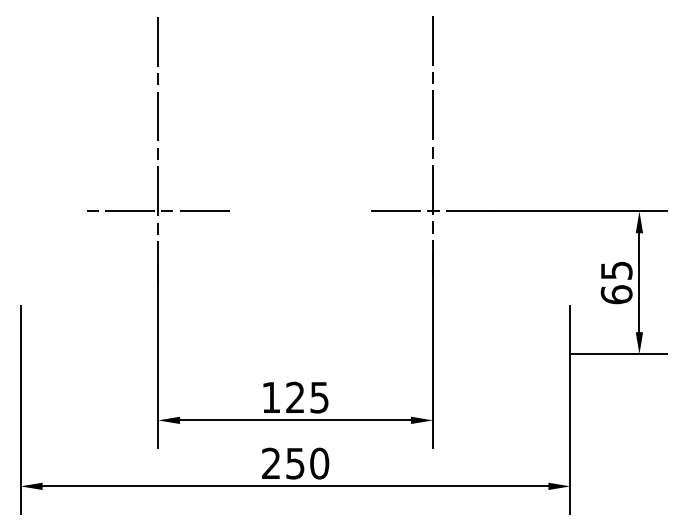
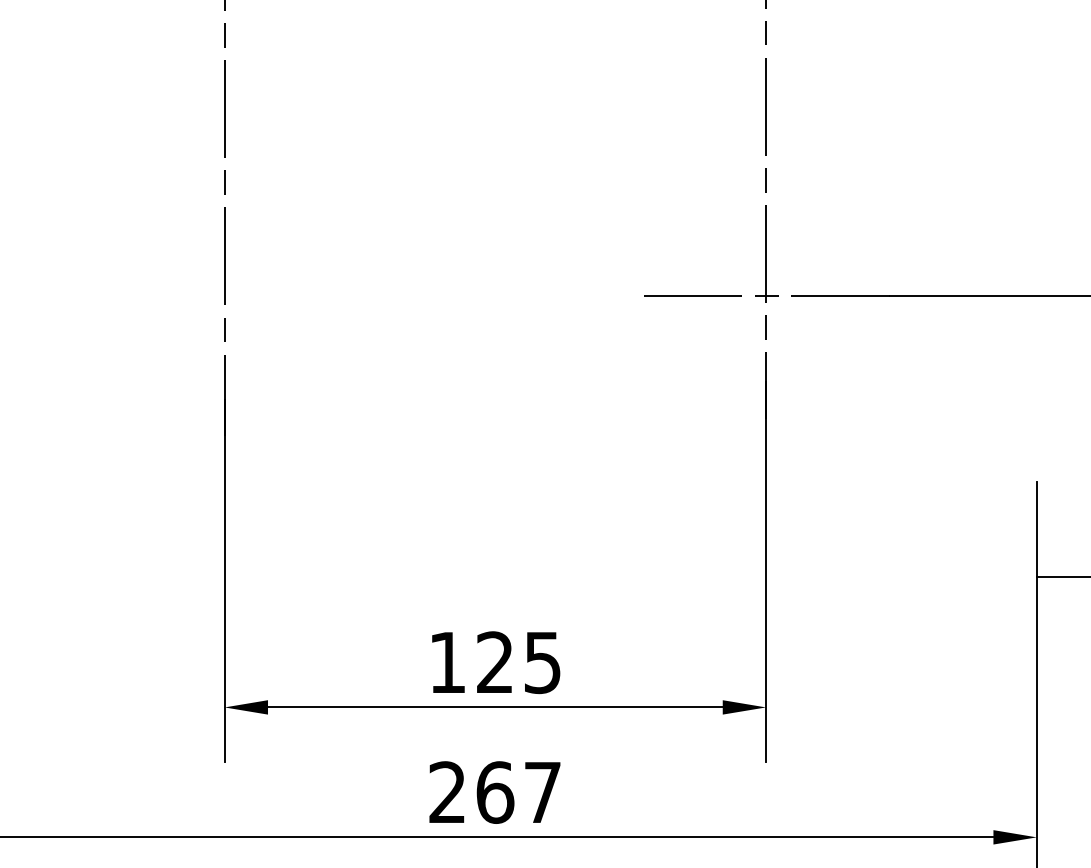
line: (157, 211) -> (223, 296), removed
text: (307, 463) -> (518, 792), 250 -> 267

